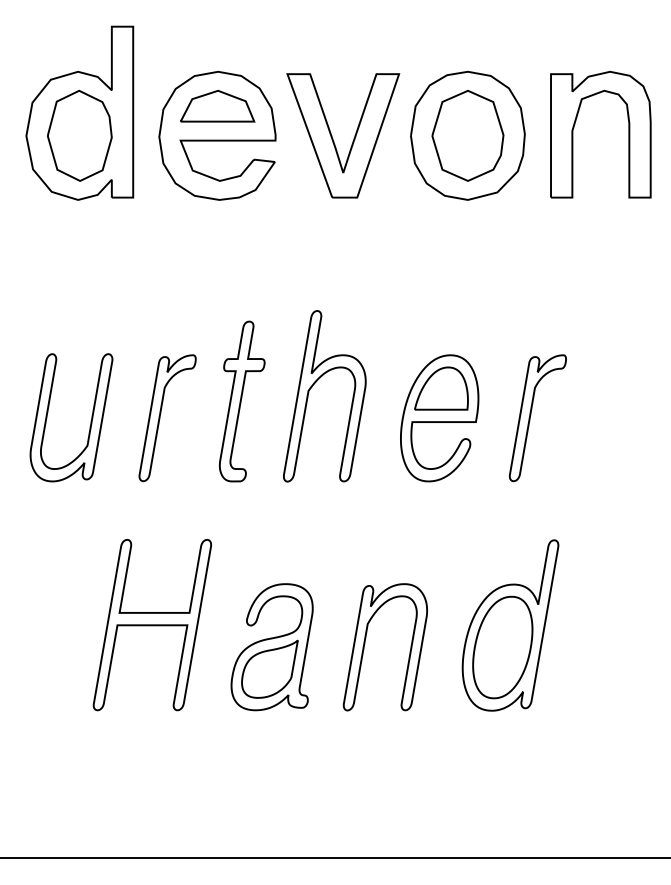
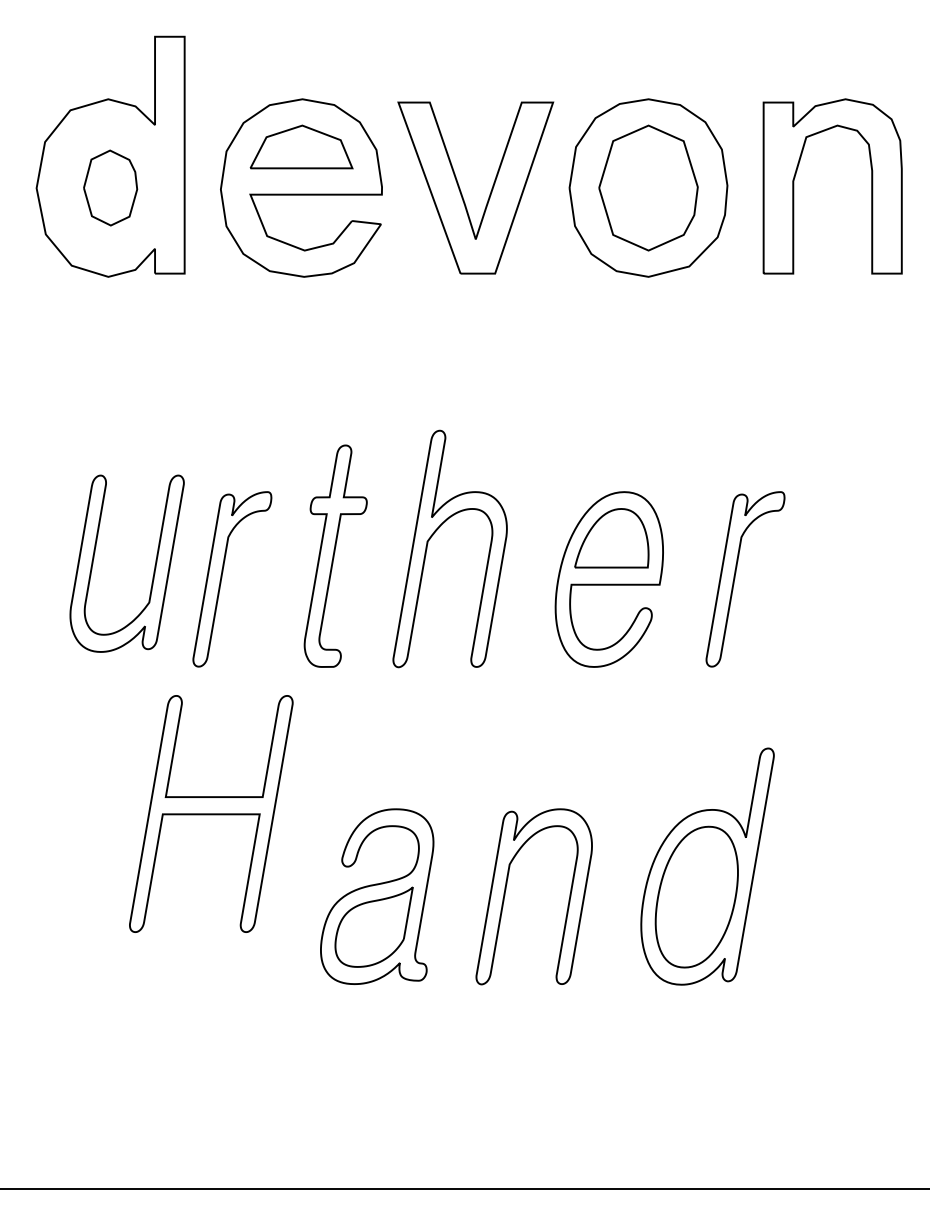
part: (79, 135) -> (110, 187), size x0.6
part: (91, 419) -> (154, 565), moved
part: (152, 624) -> (211, 813), moved

